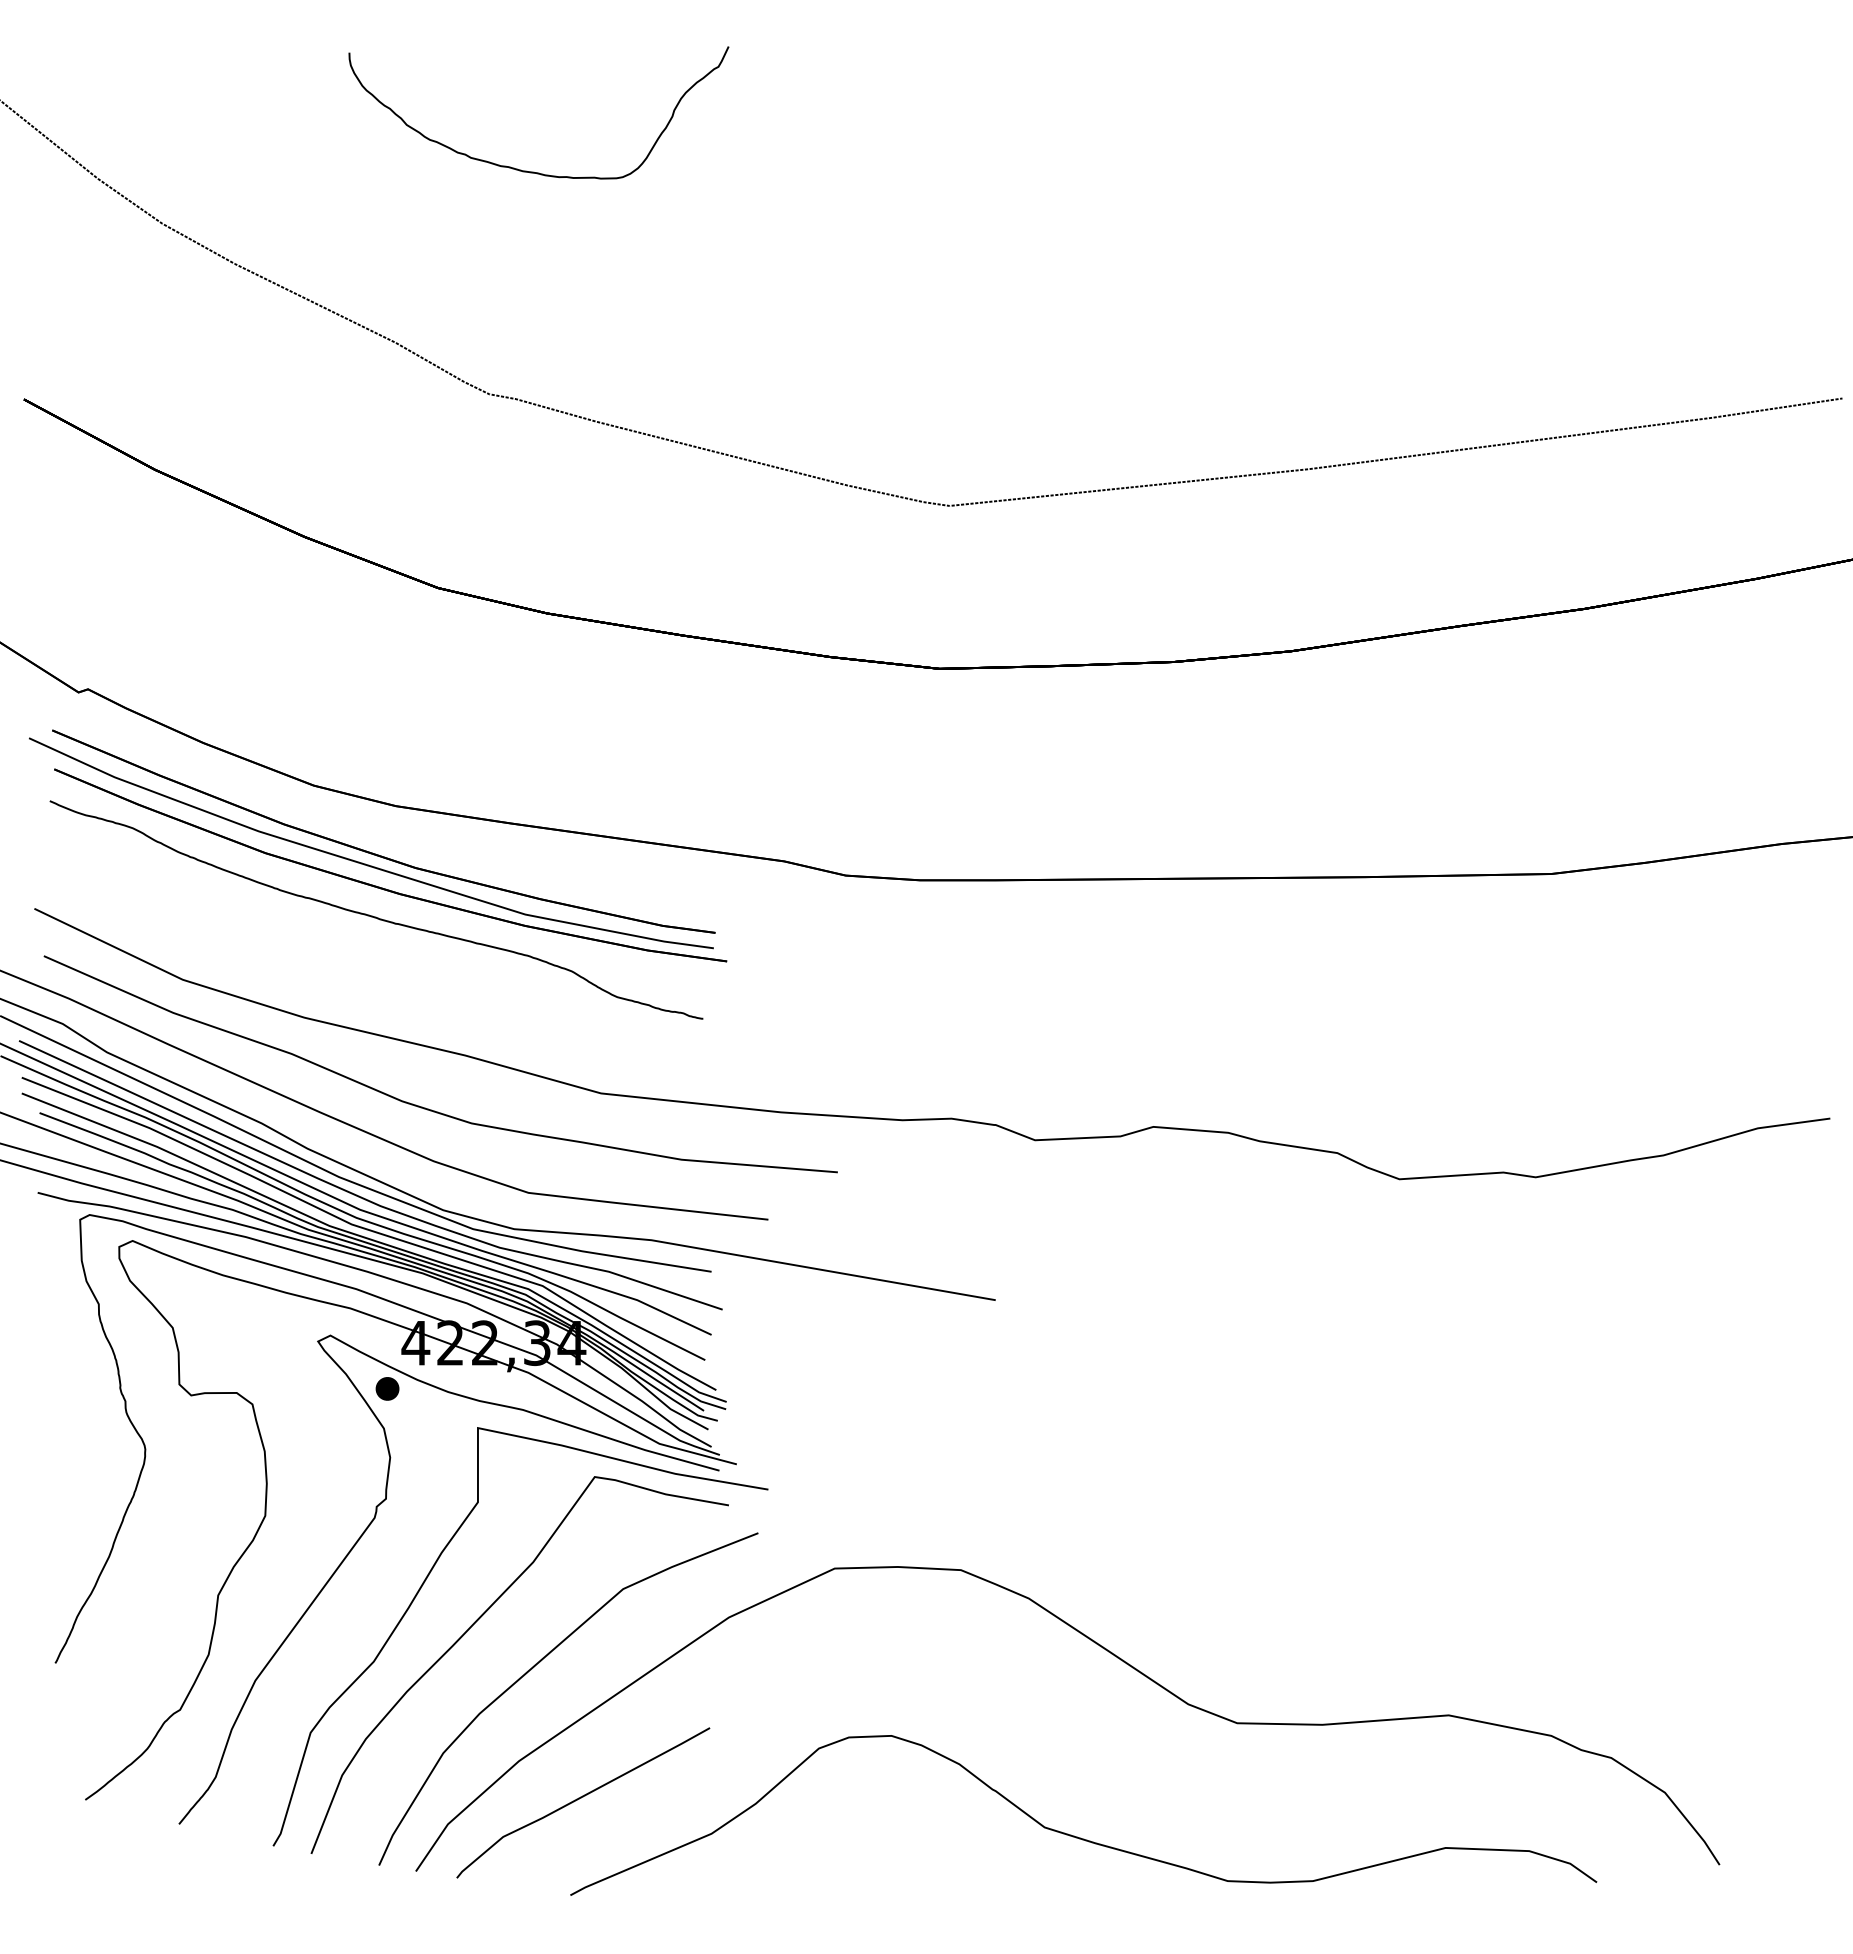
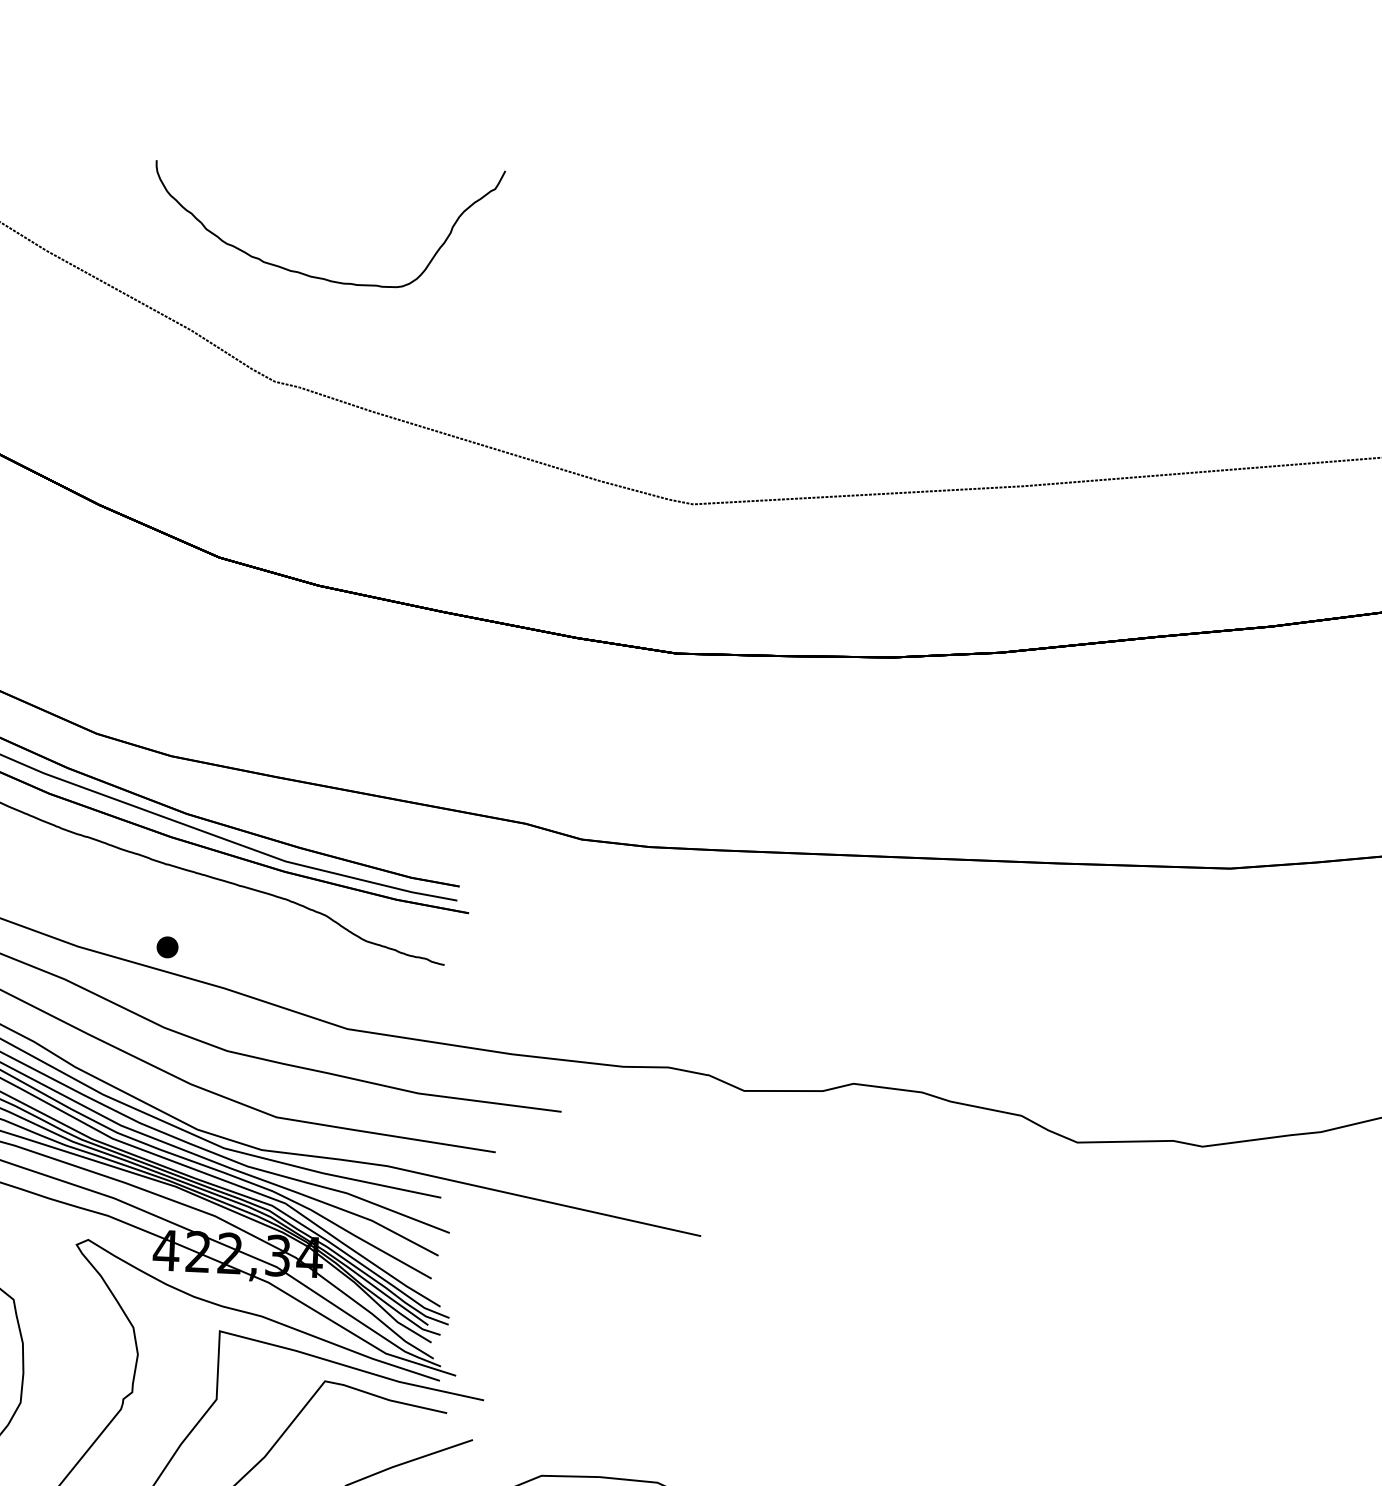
part: (534, 171) -> (321, 277), moved
part: (387, 1388) -> (167, 946), moved

